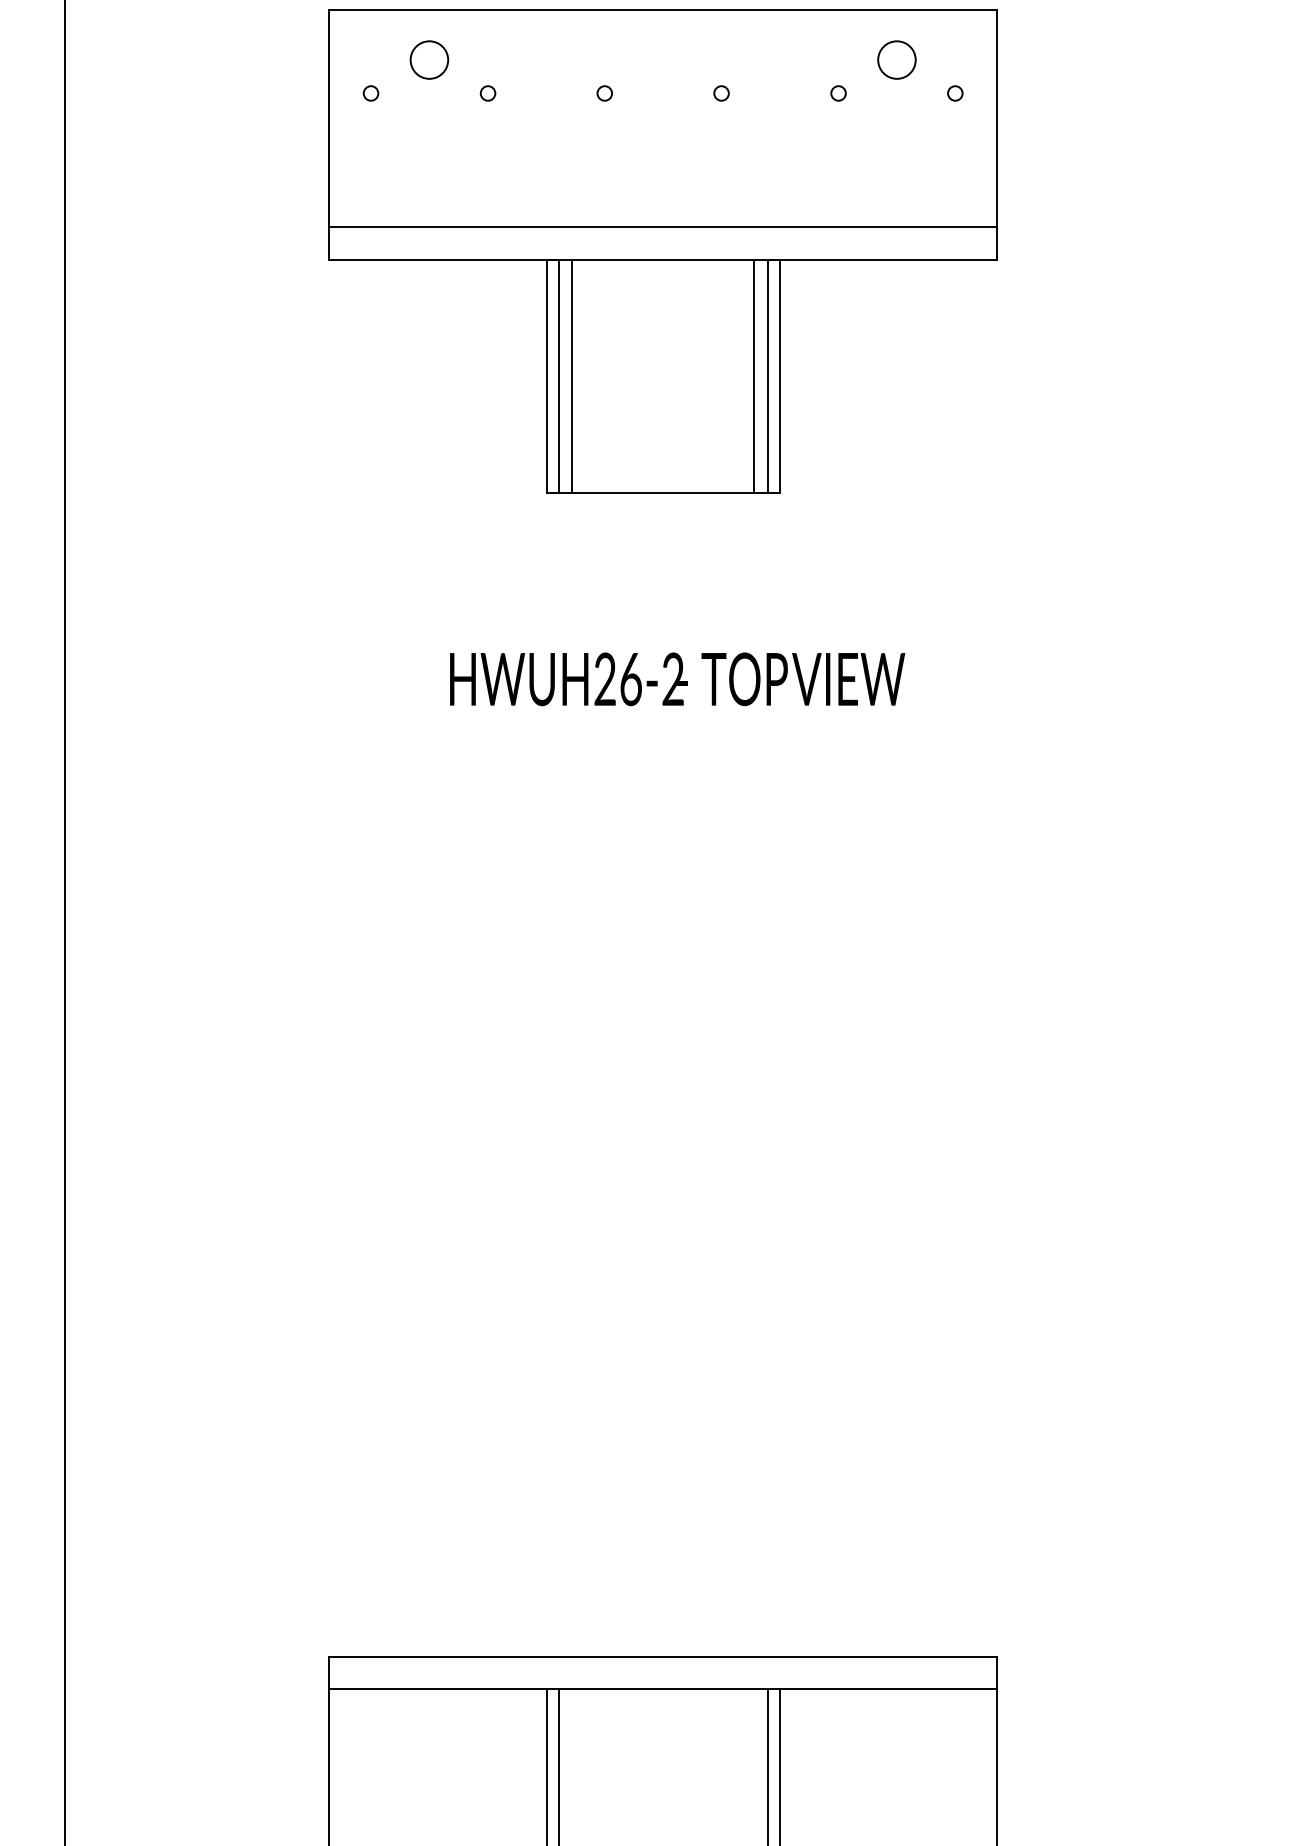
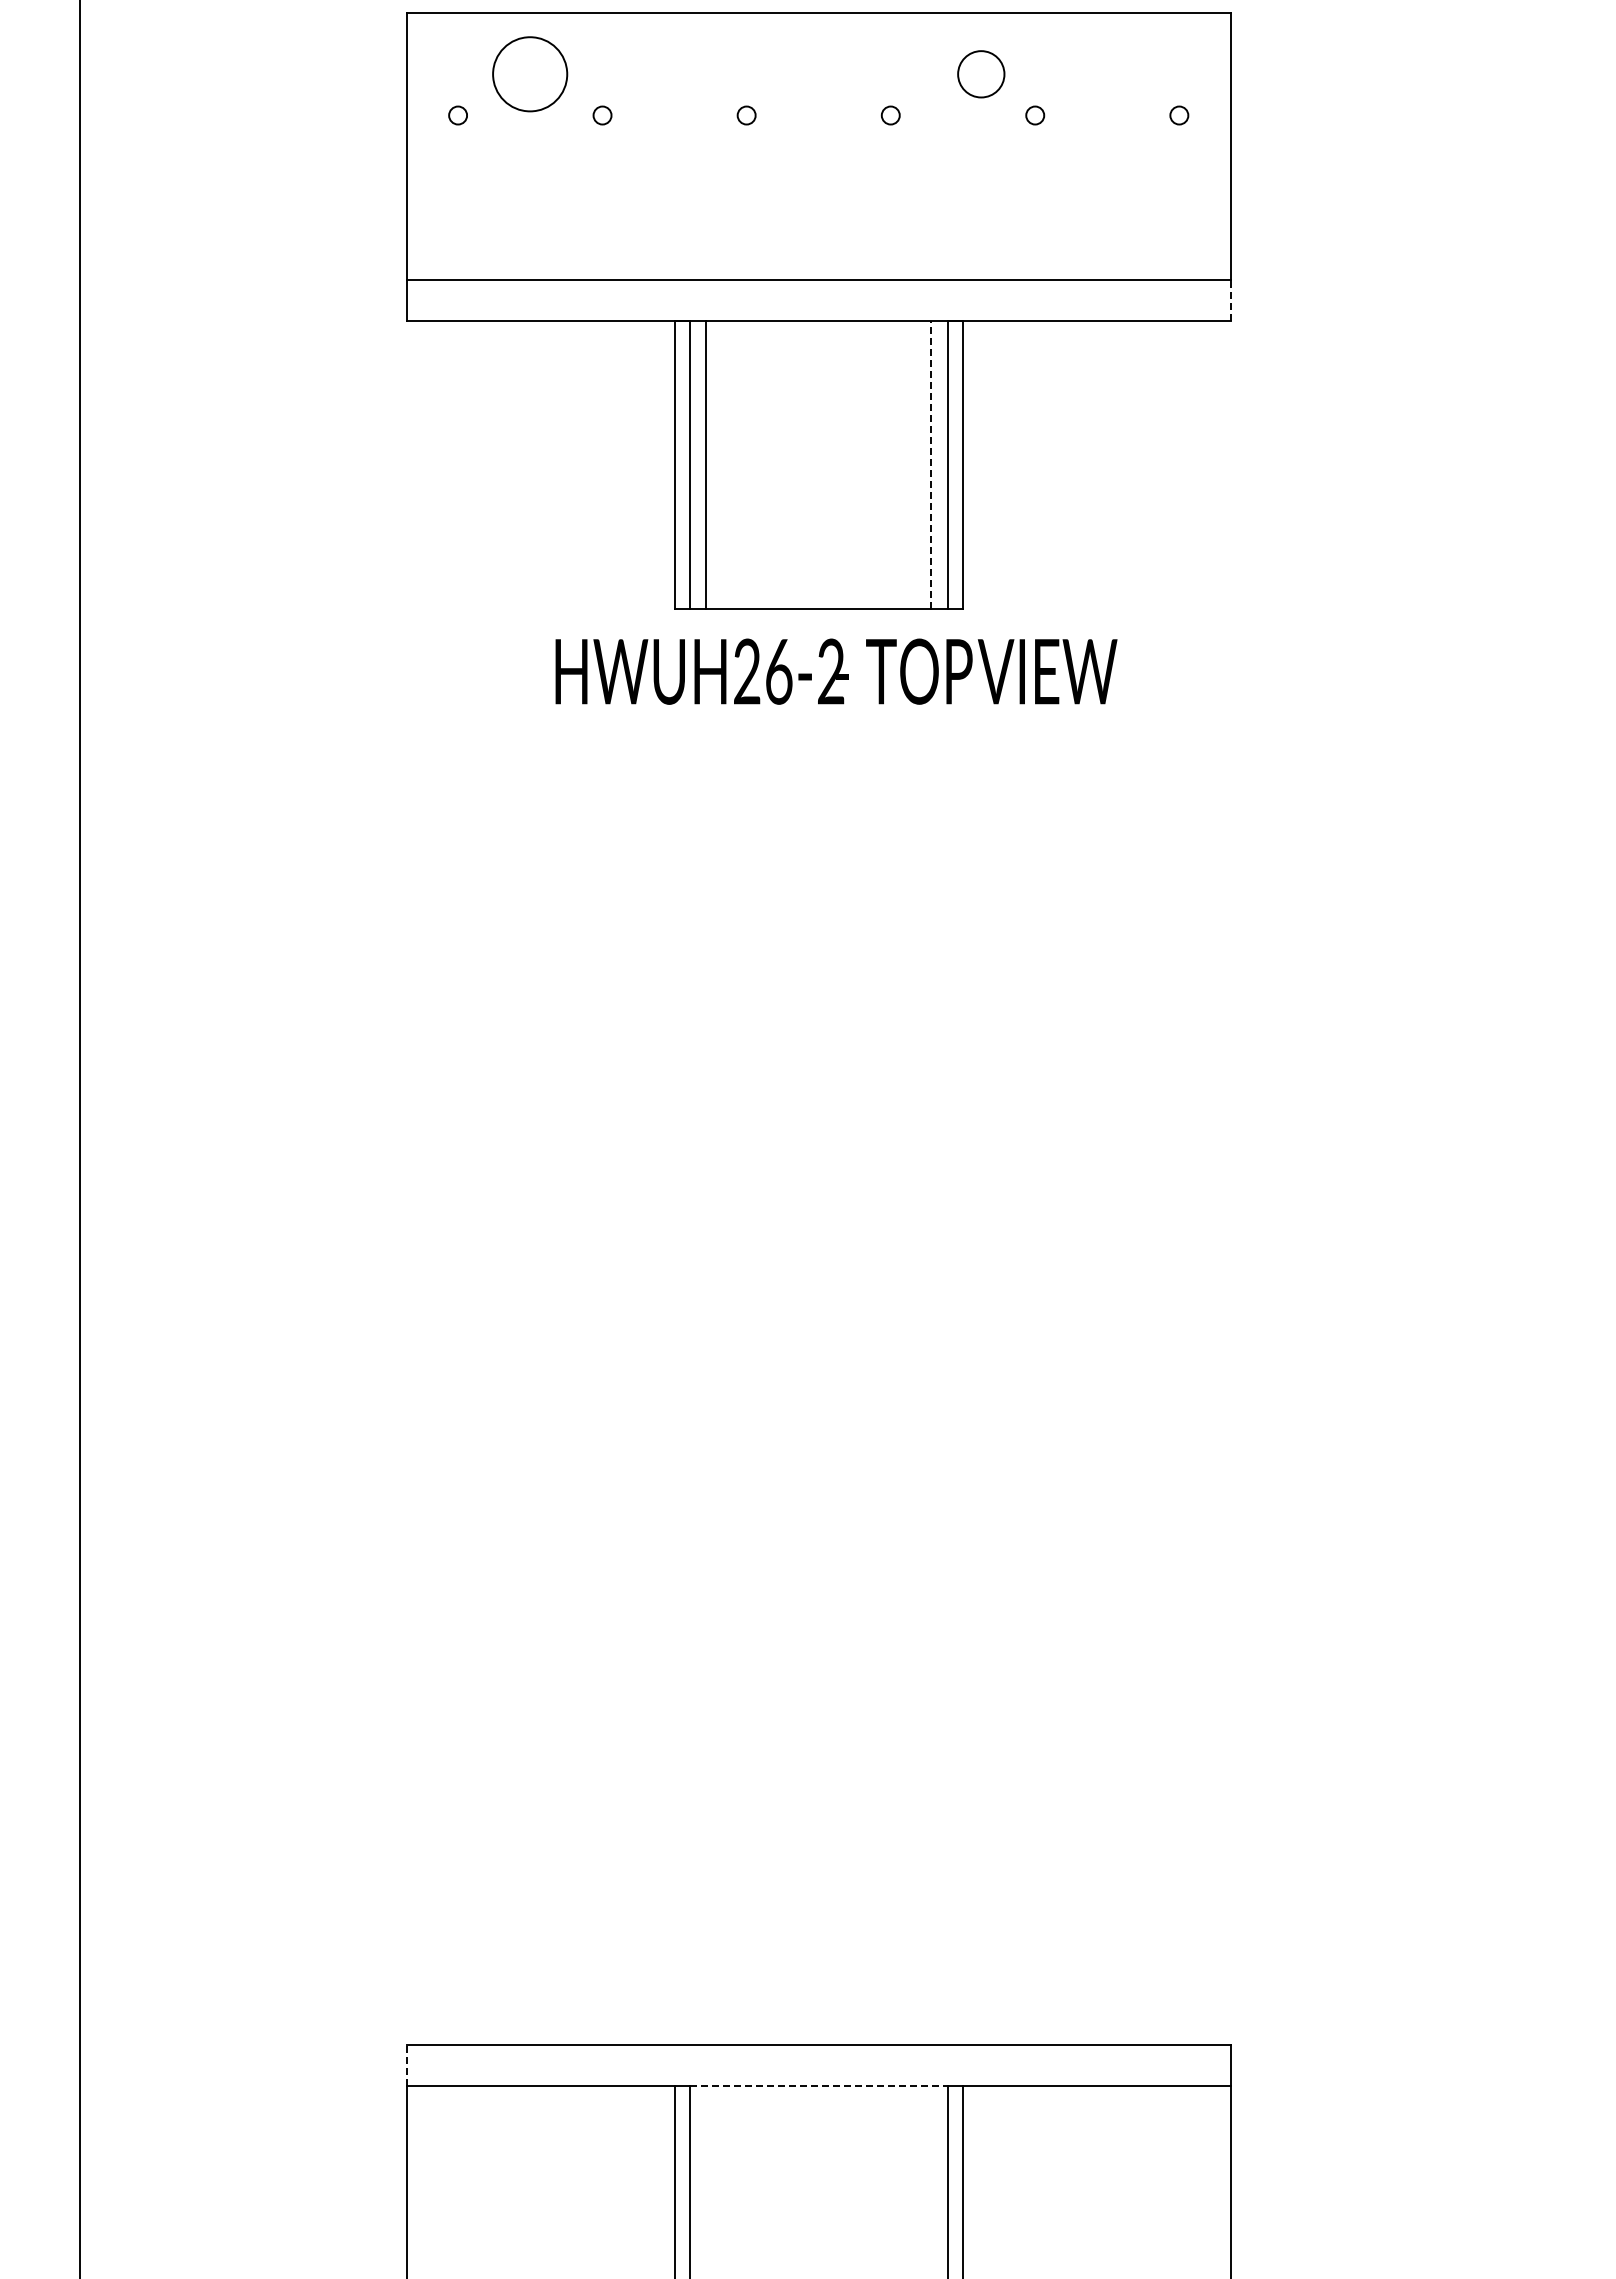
circle: (428, 60) -> (529, 74), size x1.6
circle: (897, 60) -> (981, 74), moved
line: (996, 243) -> (1230, 300), solid -> dashed
line: (754, 376) -> (931, 464), solid -> dashed
text: (677, 679) -> (836, 671), moved
line: (329, 1672) -> (406, 2064), solid -> dashed
line: (663, 1689) -> (818, 2085), solid -> dashed

